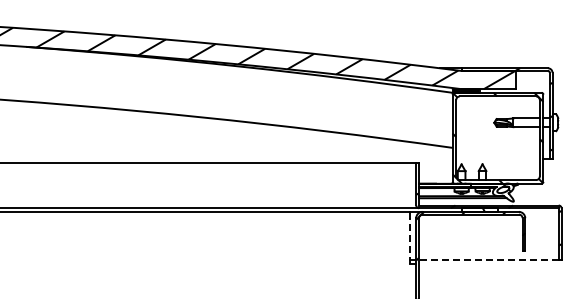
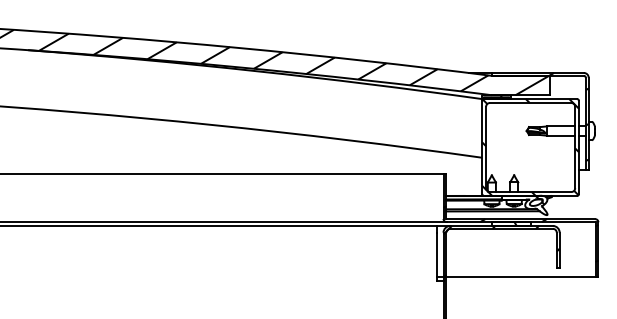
line: (409, 240) -> (436, 256), dashed -> solid
line: (488, 260) -> (520, 277), dashed -> solid

